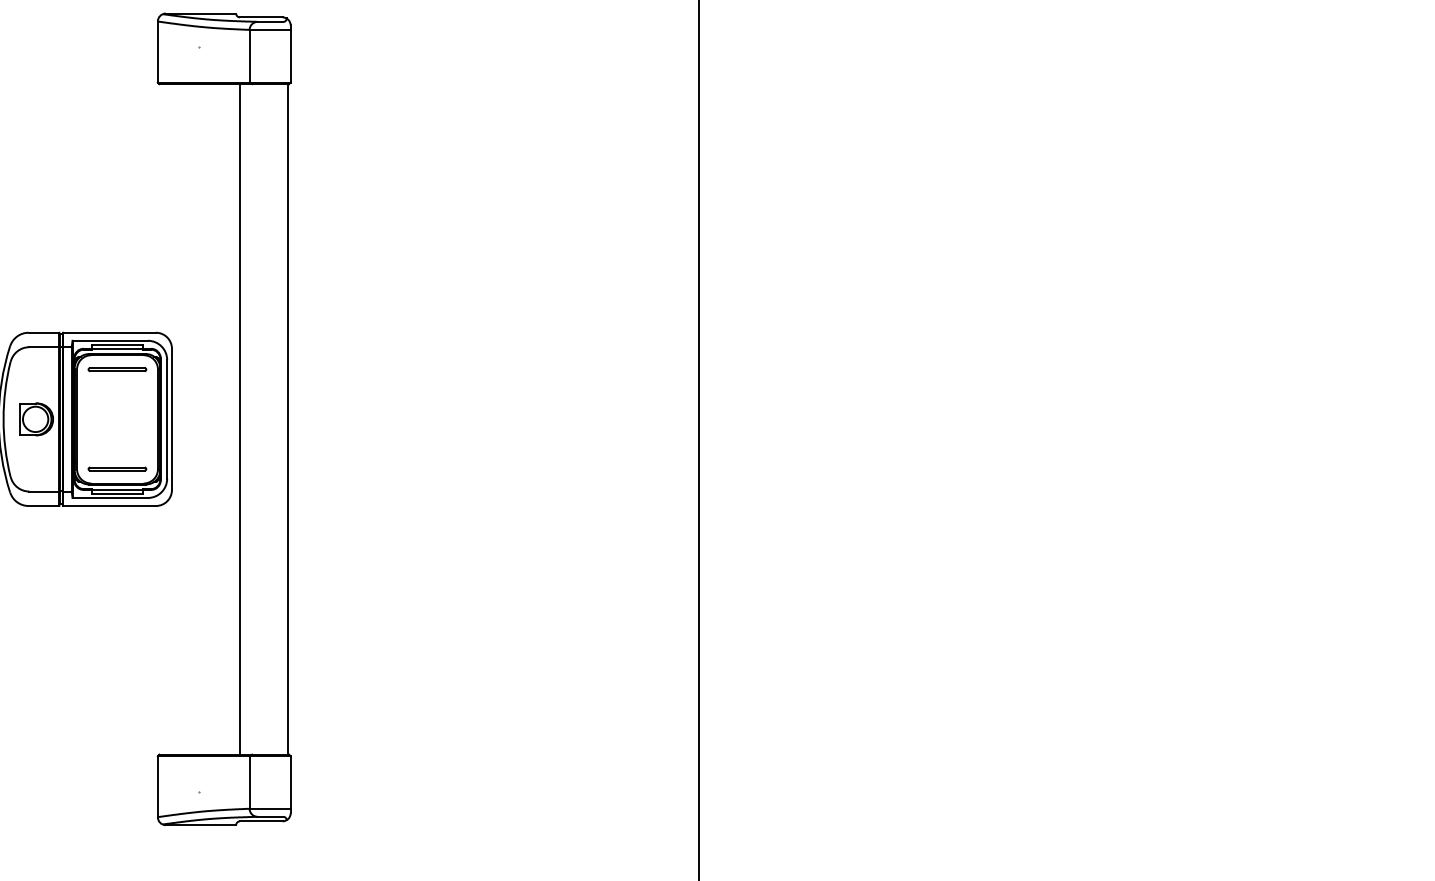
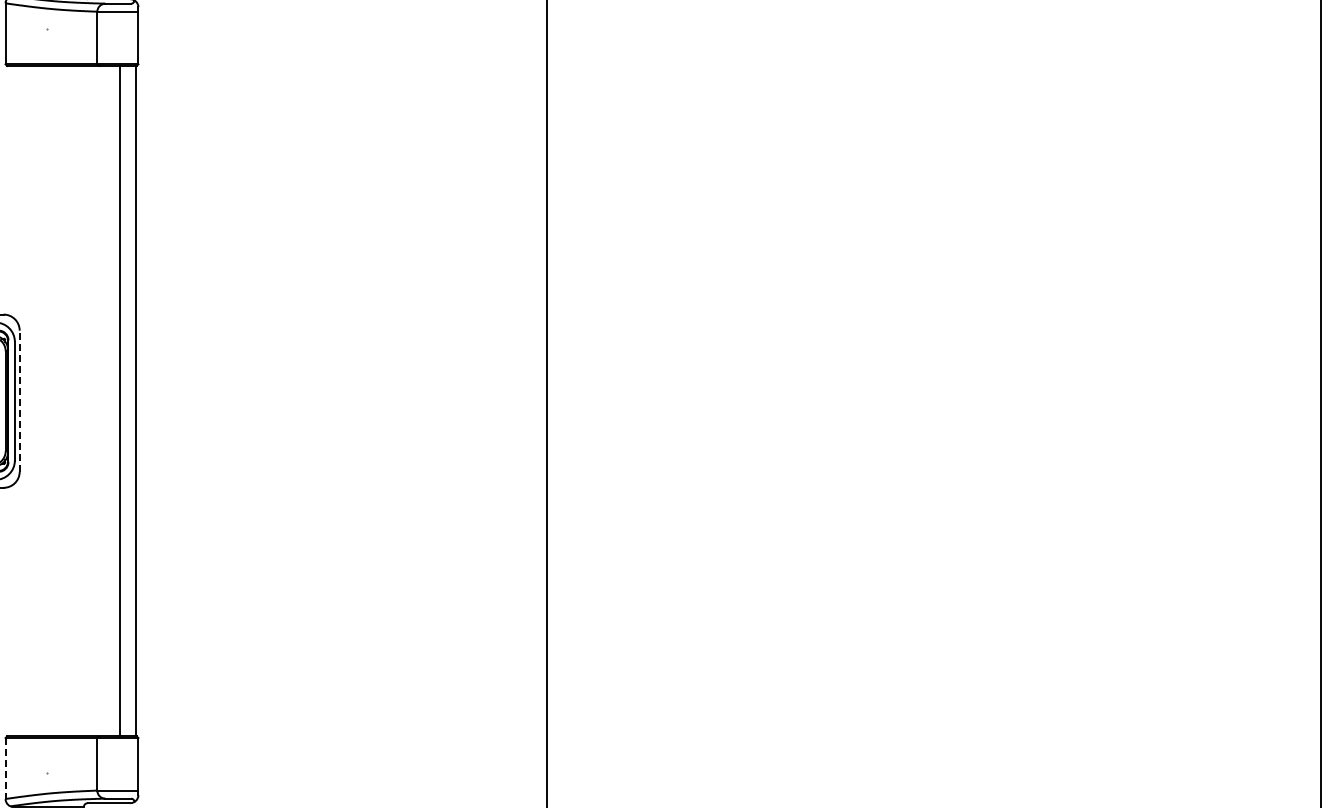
line: (171, 419) -> (19, 401), solid -> dashed
line: (240, 419) -> (120, 401), moved
line: (157, 787) -> (5, 769), solid -> dashed

